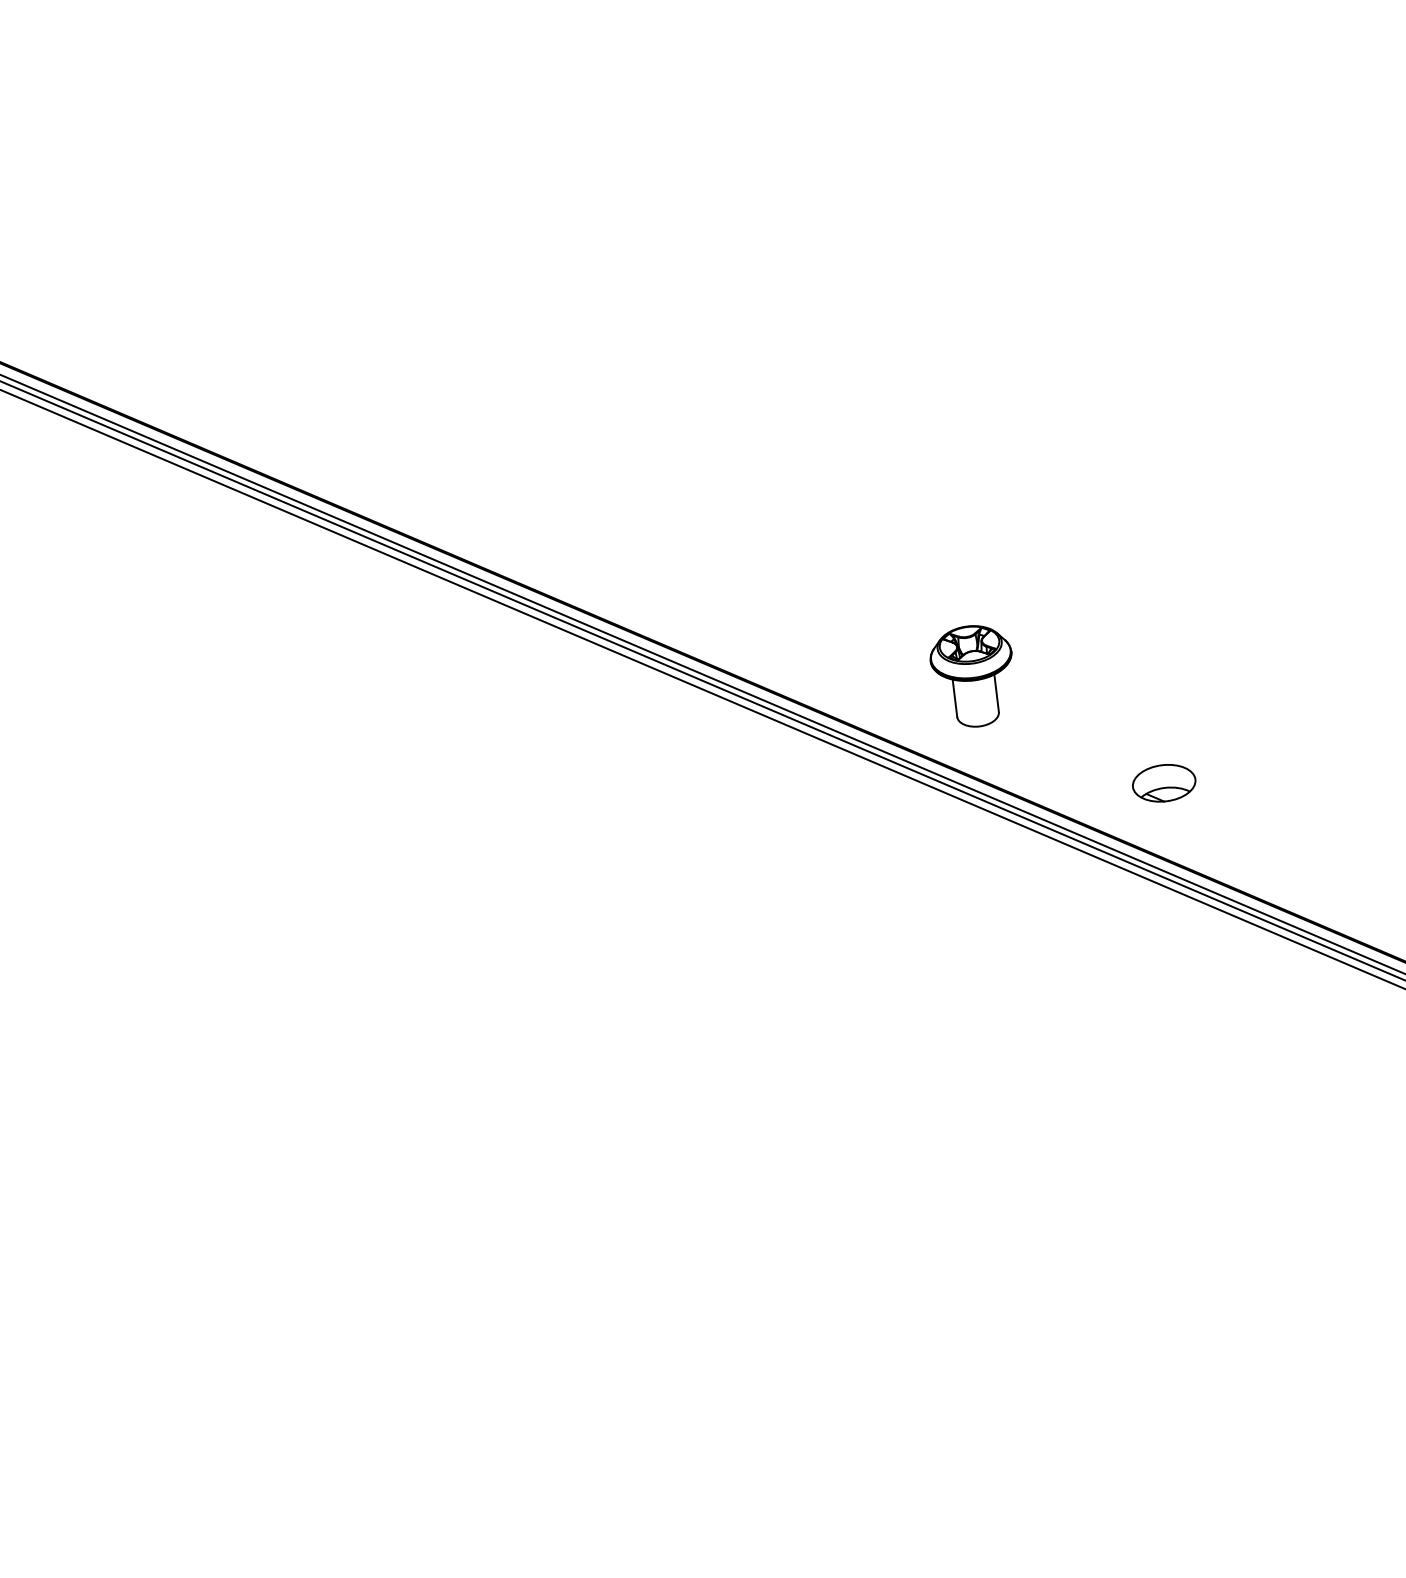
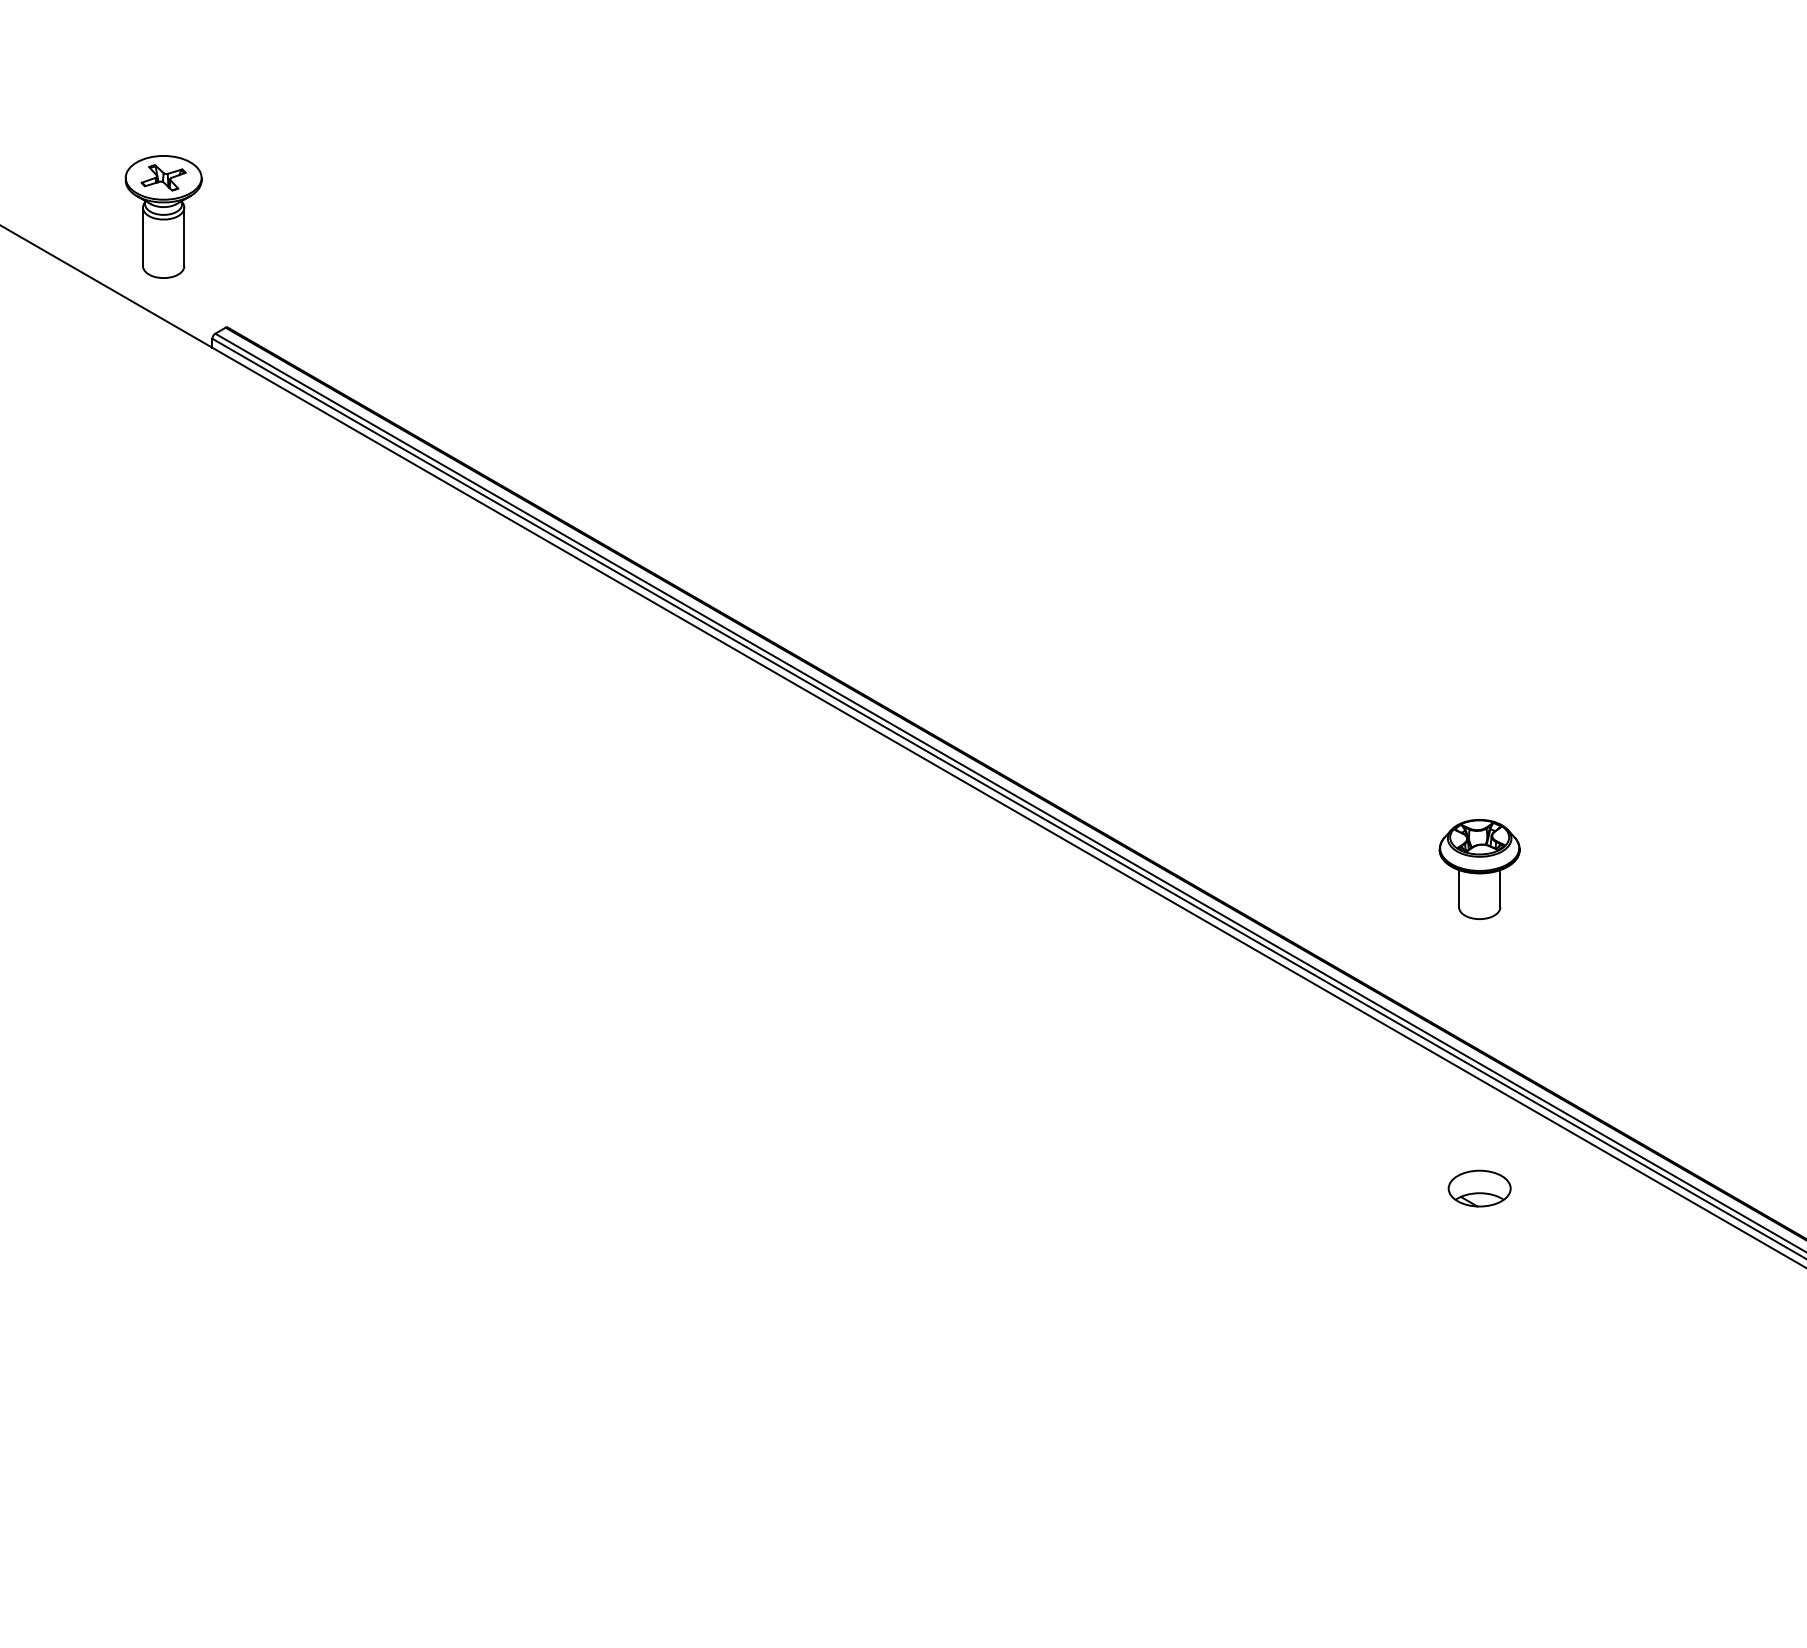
part: (973, 676) -> (1479, 869), moved
part: (1164, 783) -> (1479, 1188), moved

